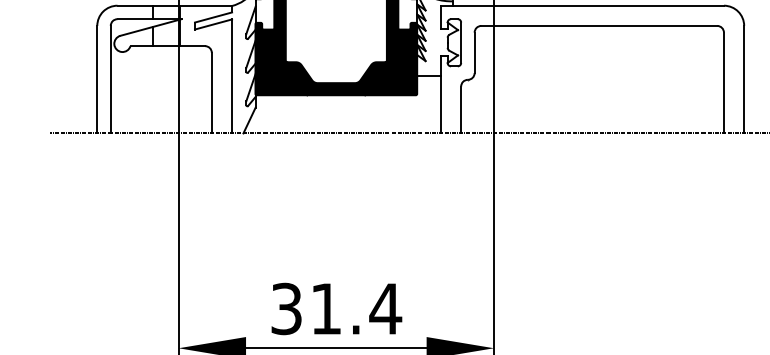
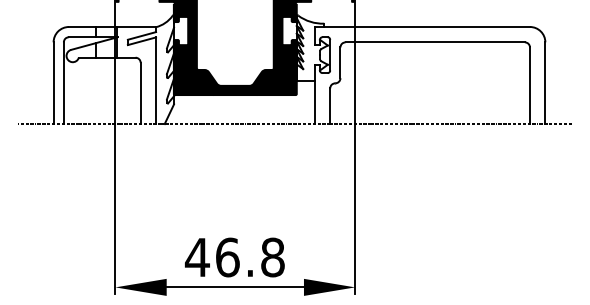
text: (335, 308) -> (234, 257), 31.4 -> 46.8

